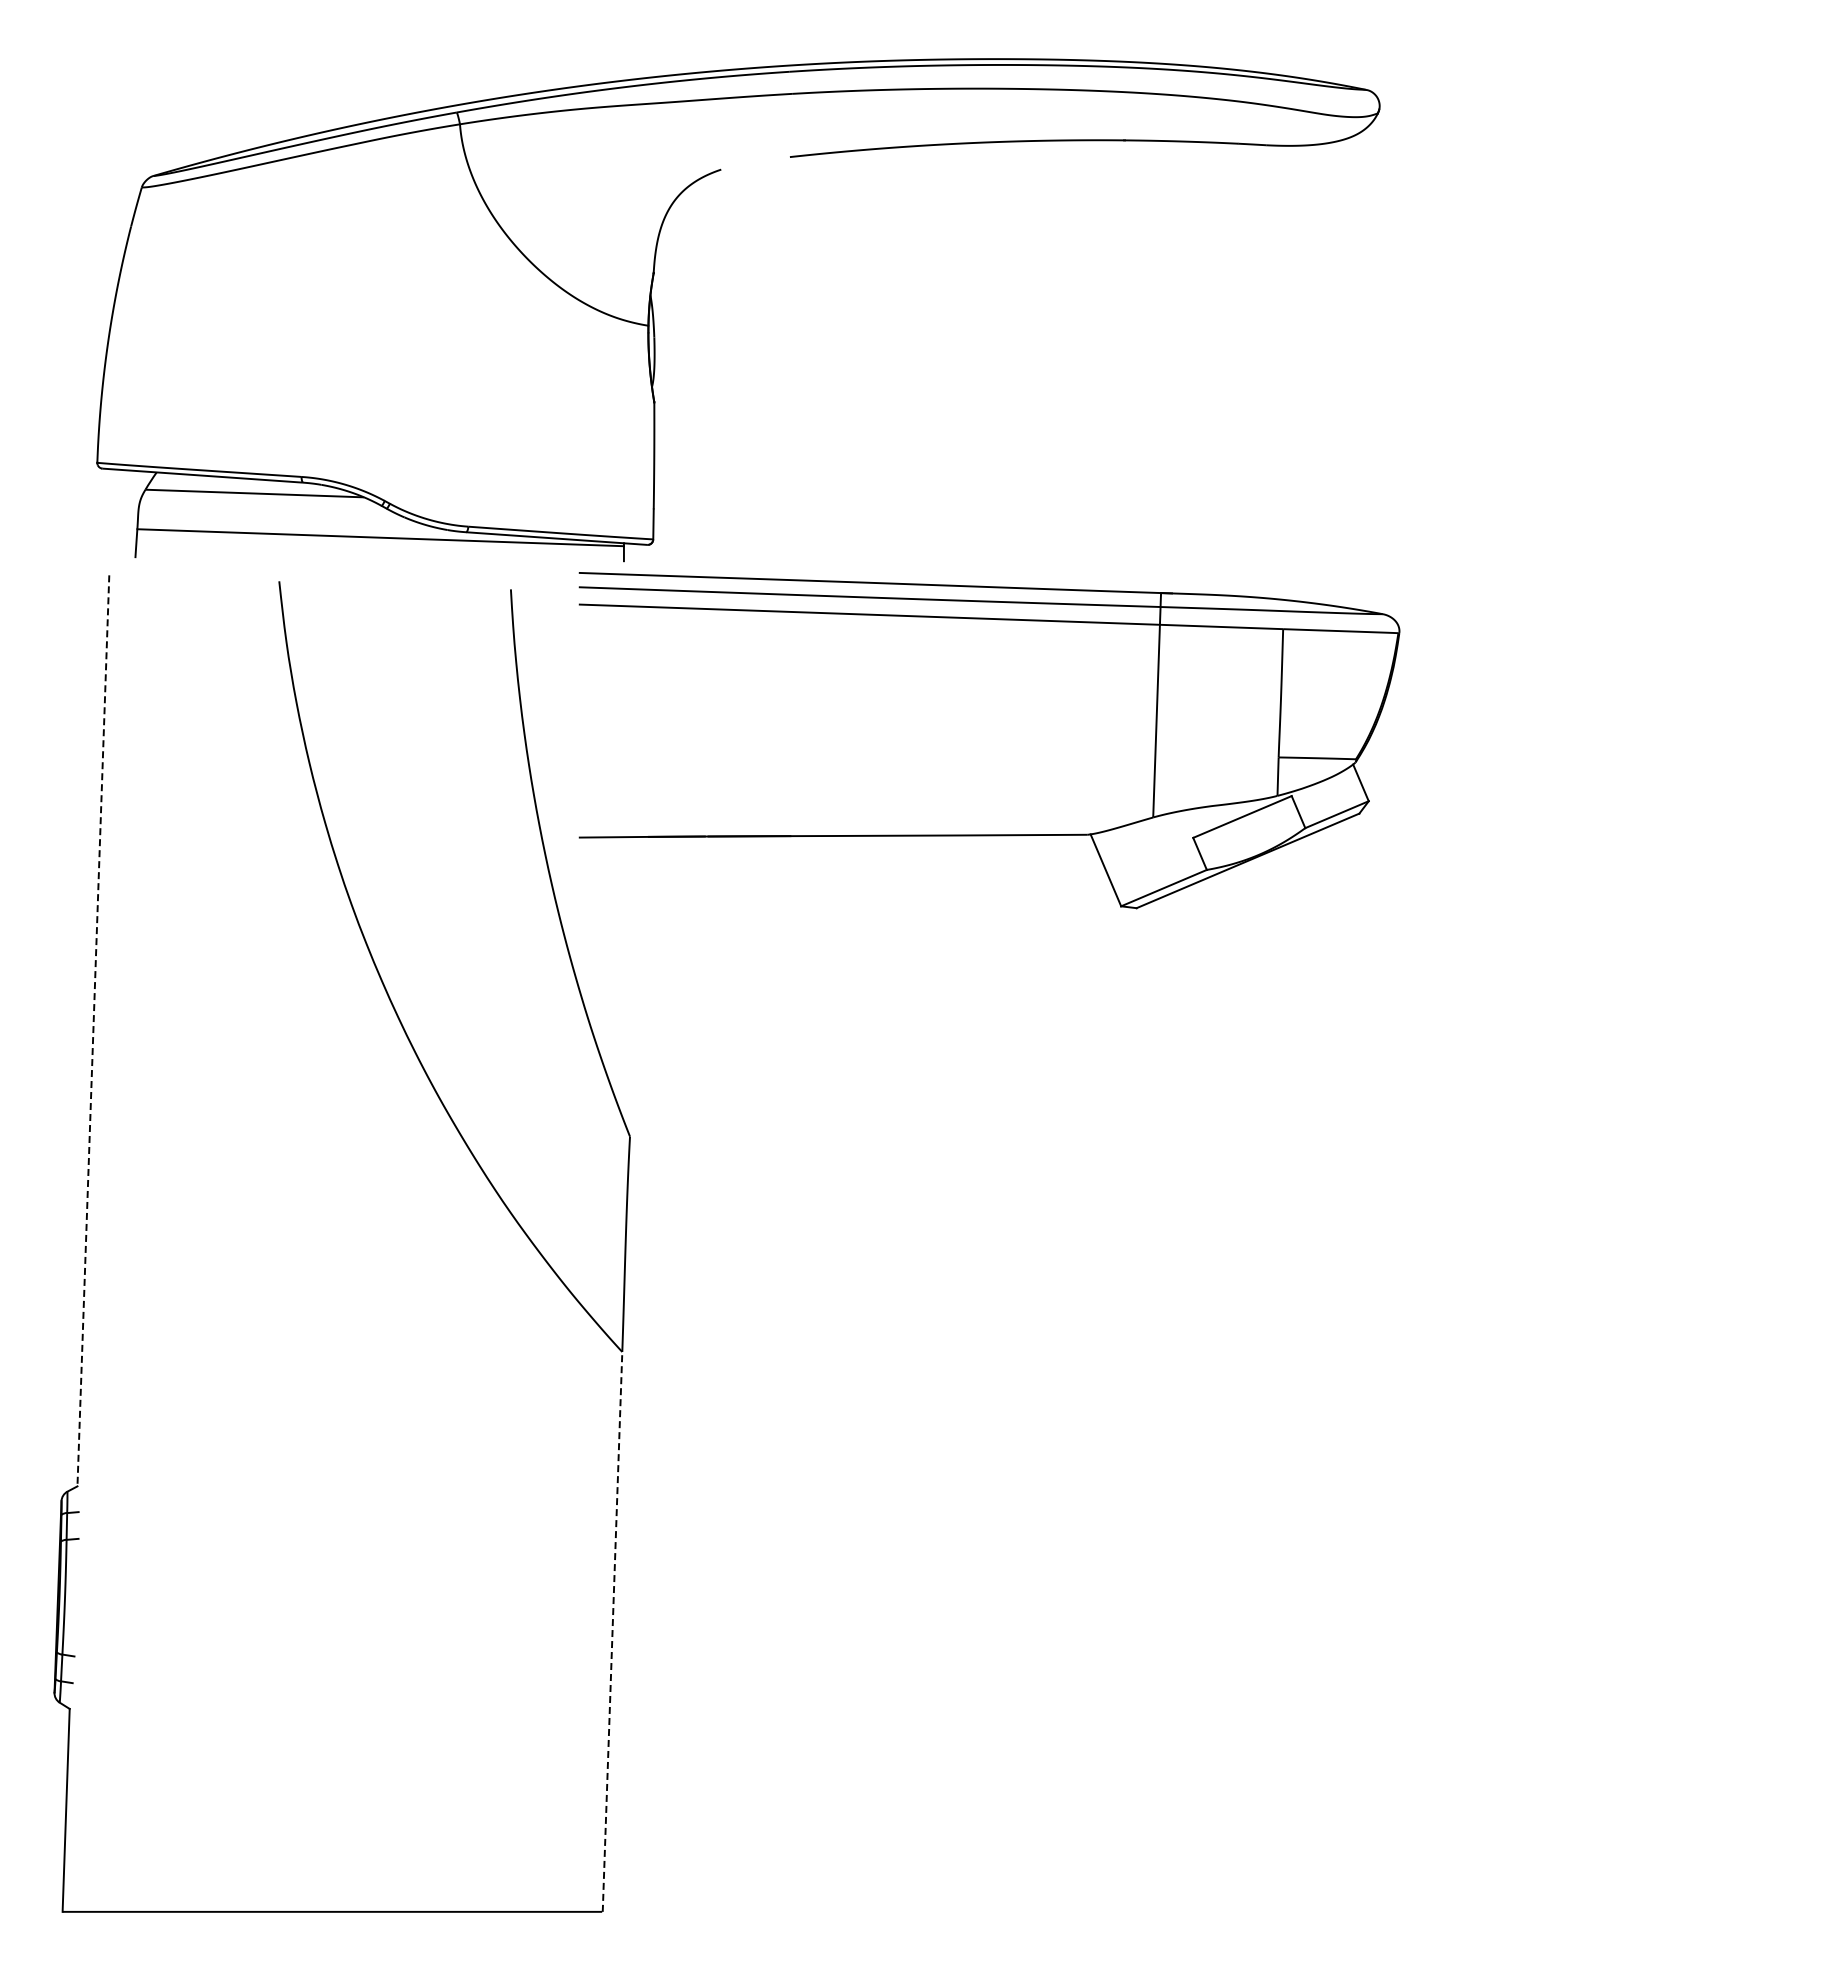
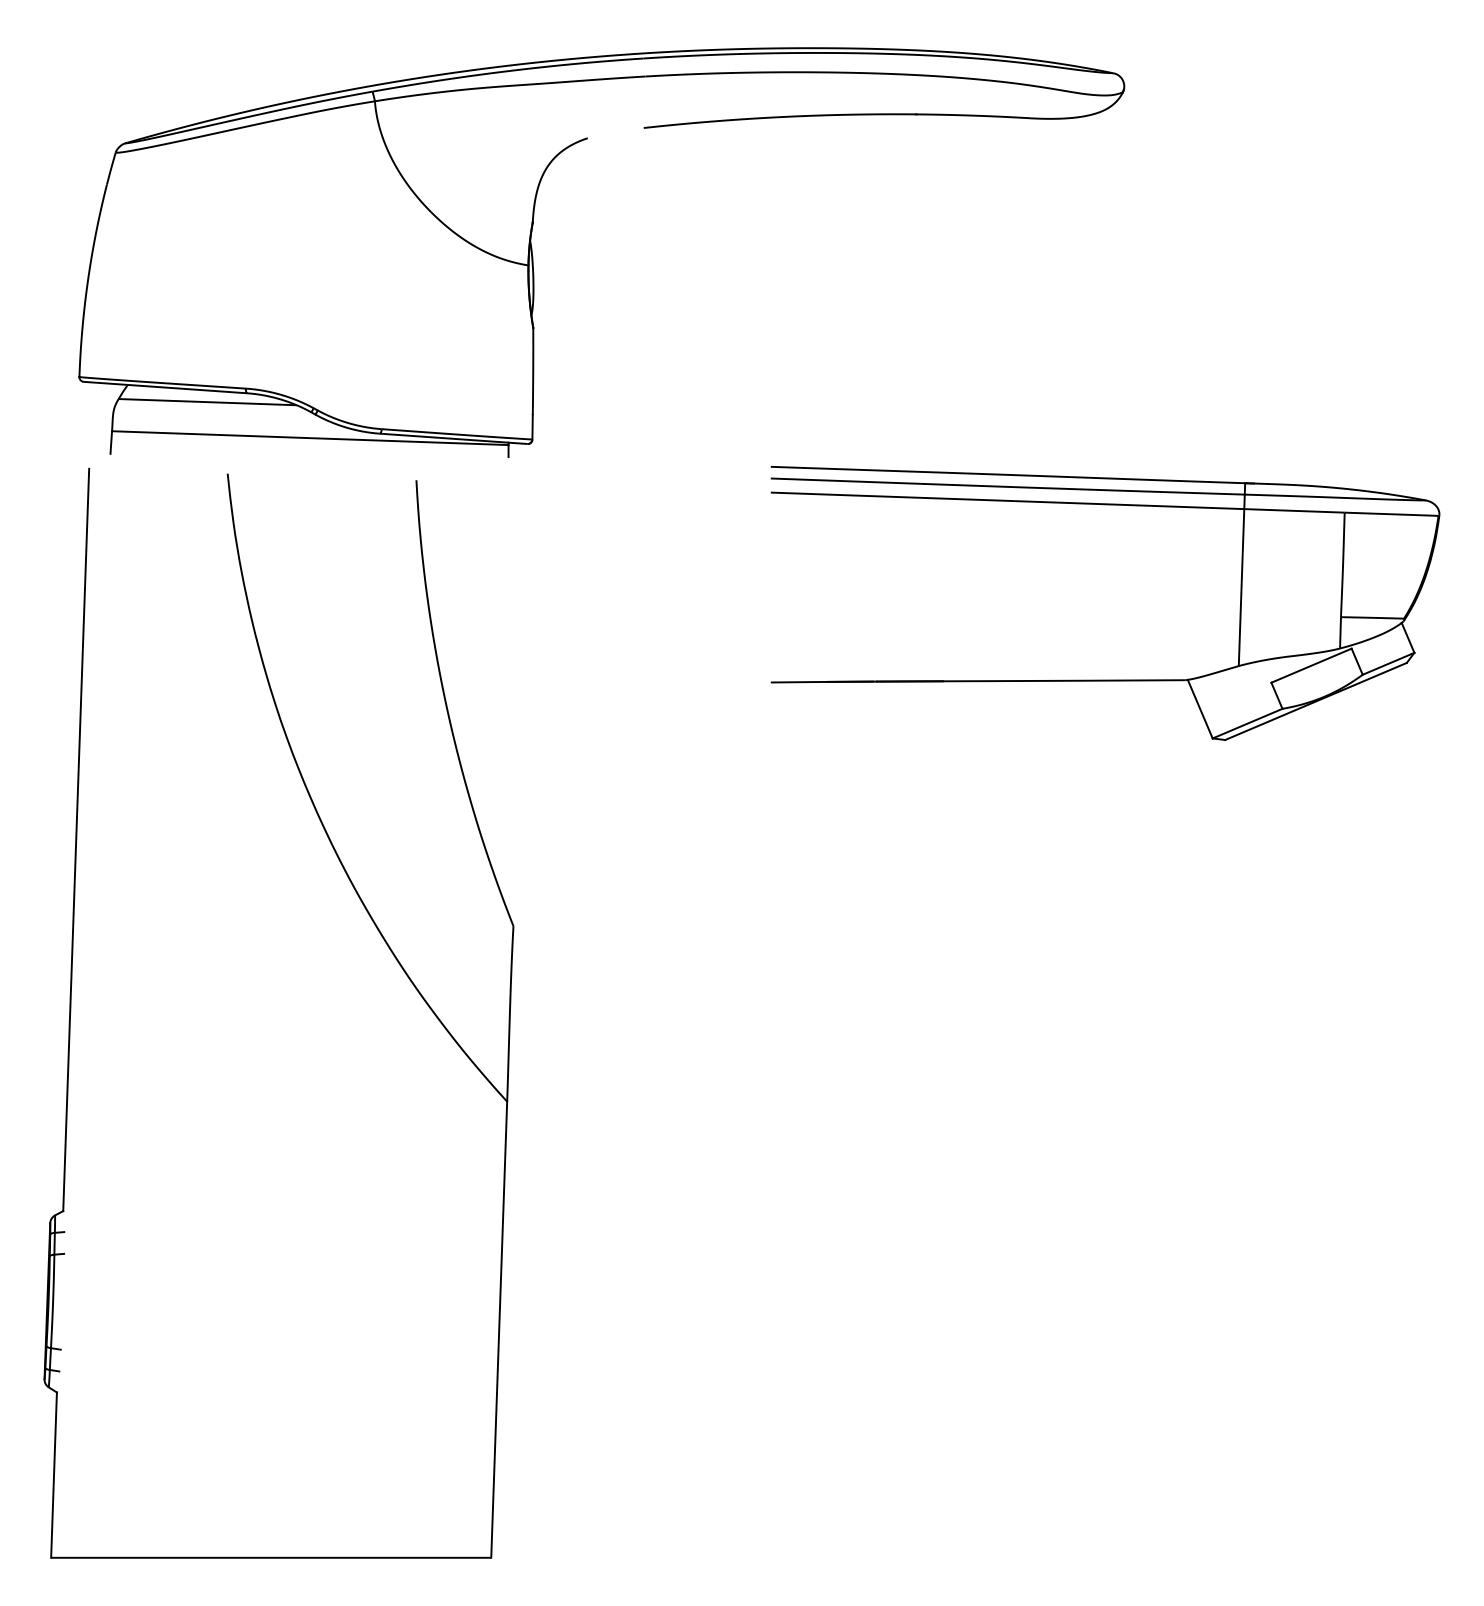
part: (989, 834) -> (1105, 679), moved
line: (93, 1030) -> (76, 839), dashed -> solid
line: (612, 1631) -> (499, 1329), dashed -> solid

